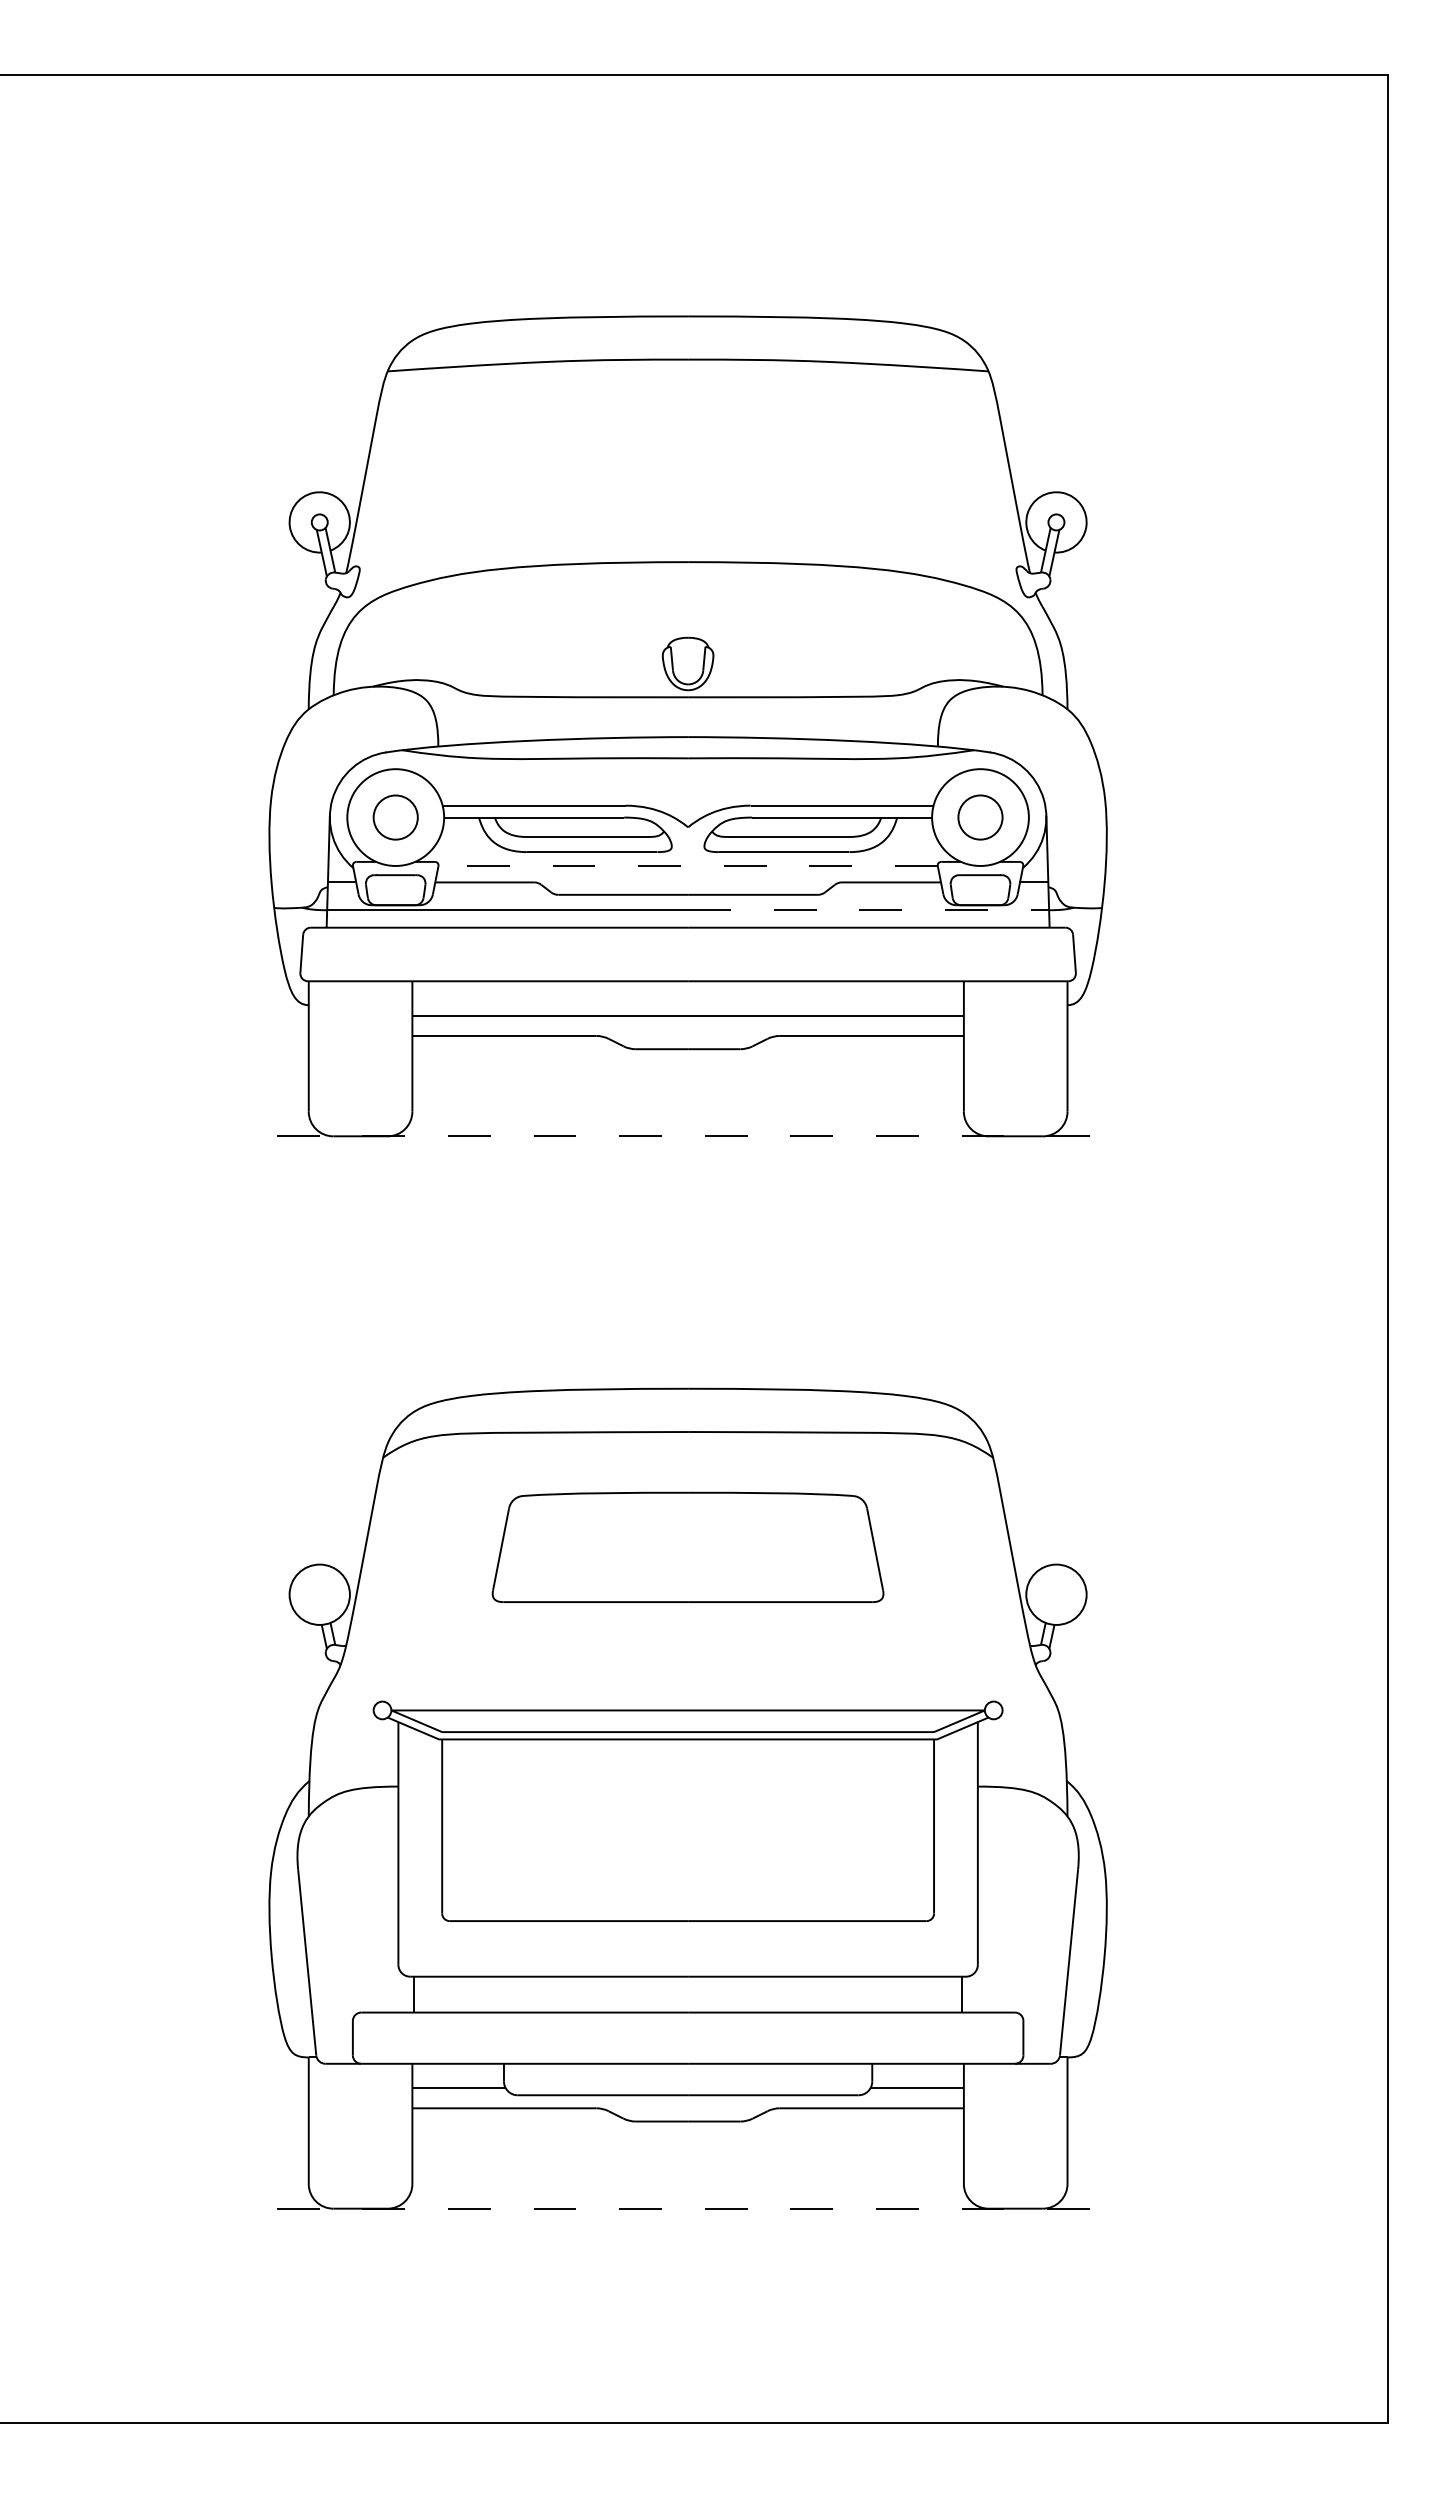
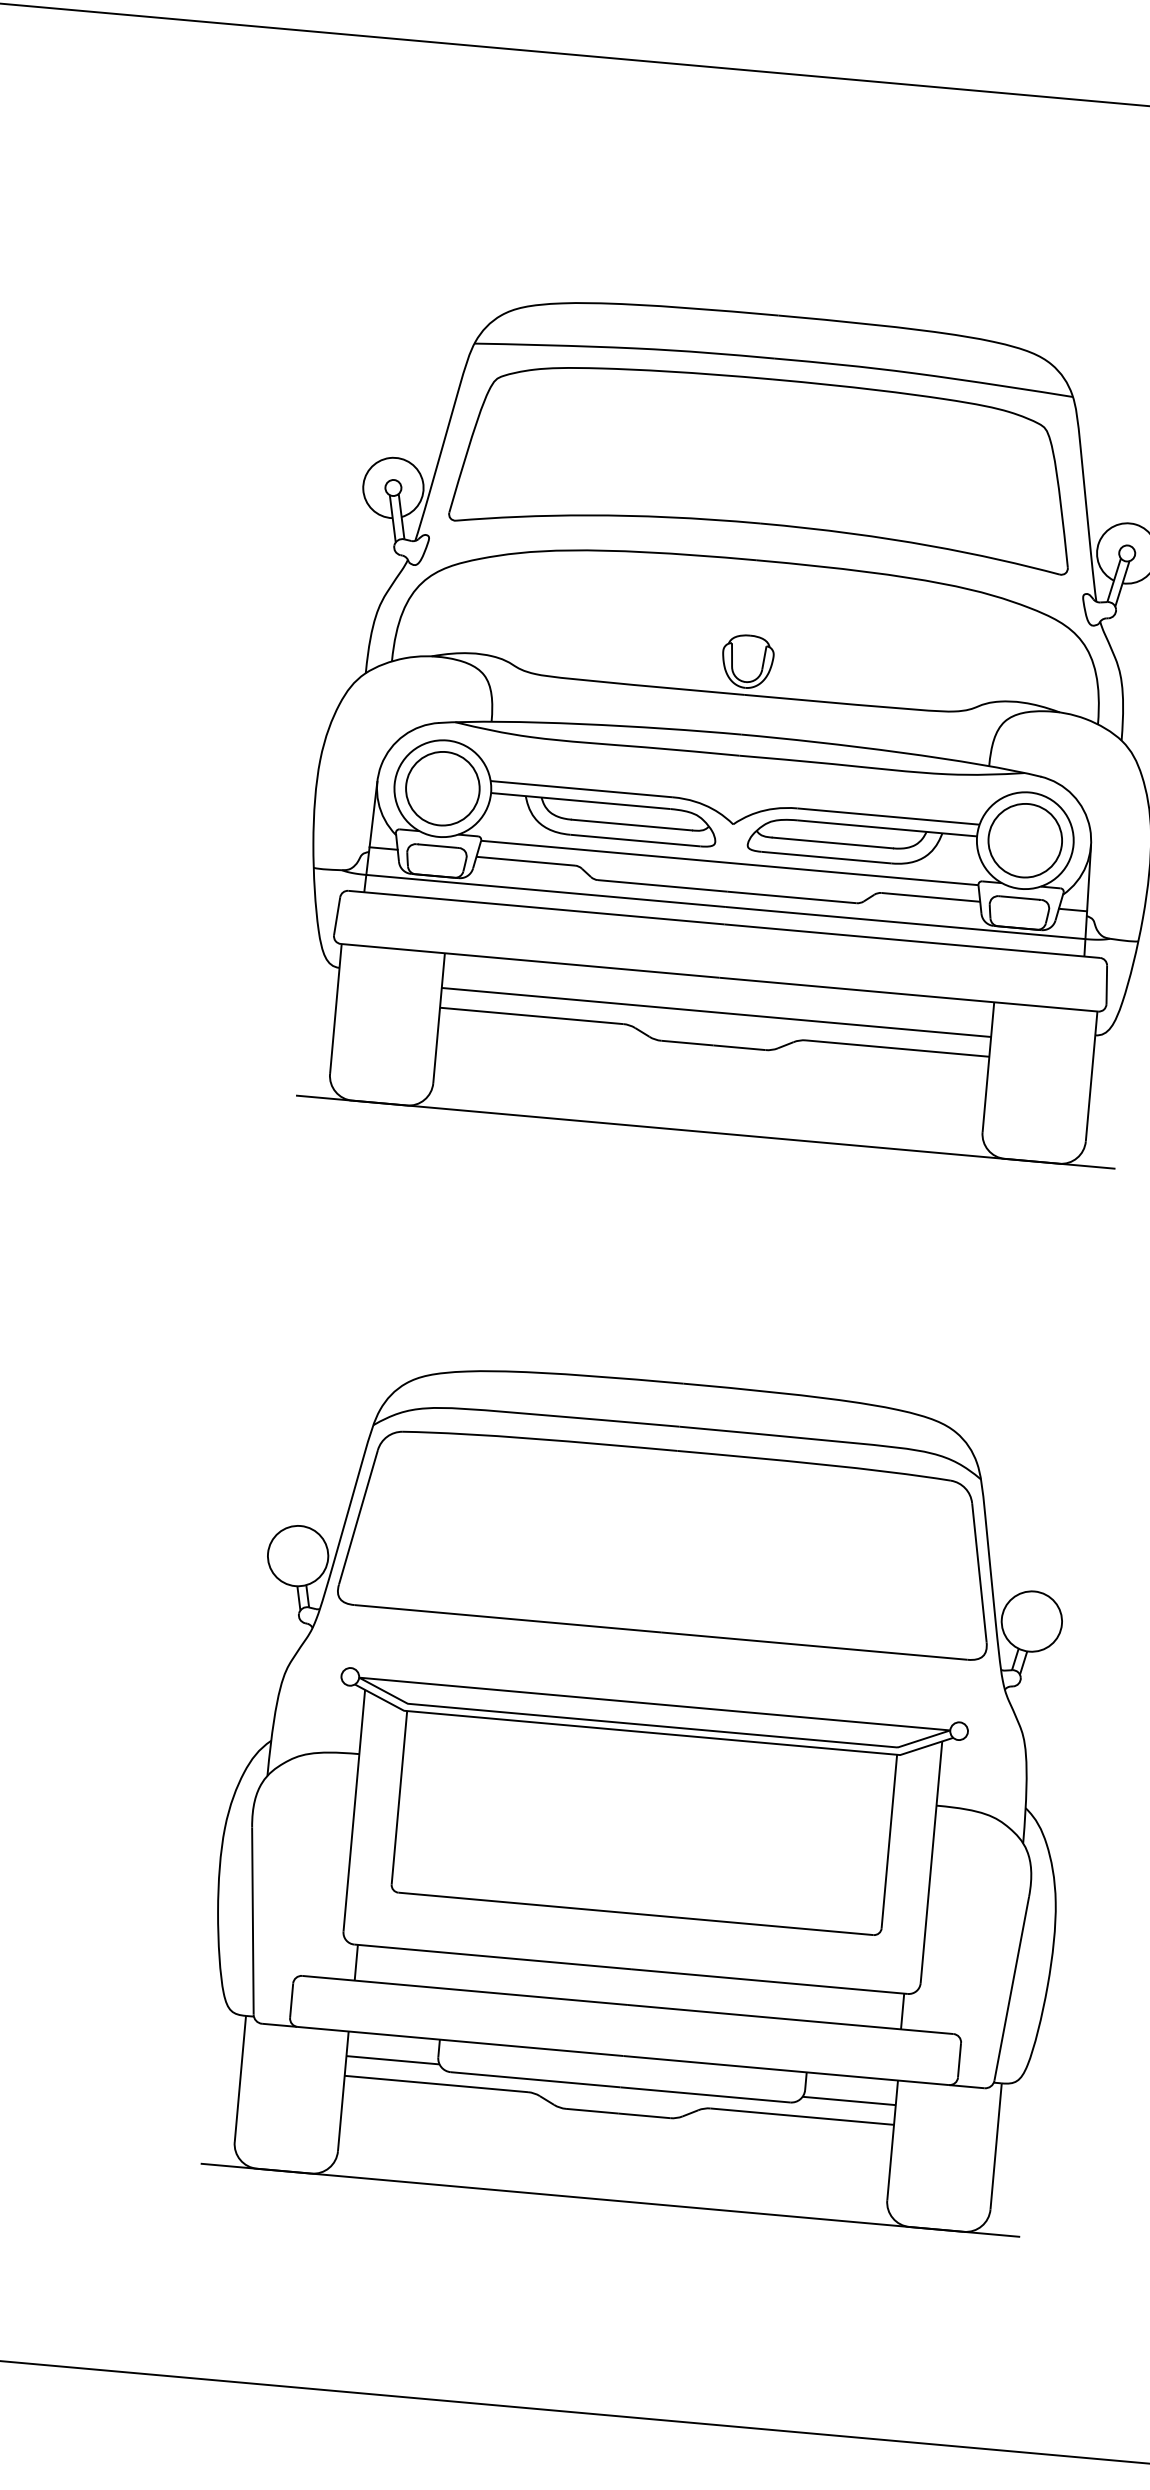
part: (687, 464) -> (764, 462), added
circle: (395, 817) -> (442, 788), size x1.67
circle: (980, 817) -> (1025, 840), size x1.67
line: (688, 866) -> (730, 863), dashed -> solid
line: (869, 910) -> (906, 923), dashed -> solid
line: (688, 1136) -> (706, 1132), dashed -> solid
part: (687, 1547) -> (668, 1541), size x1.67
line: (688, 2208) -> (610, 2200), dashed -> solid

